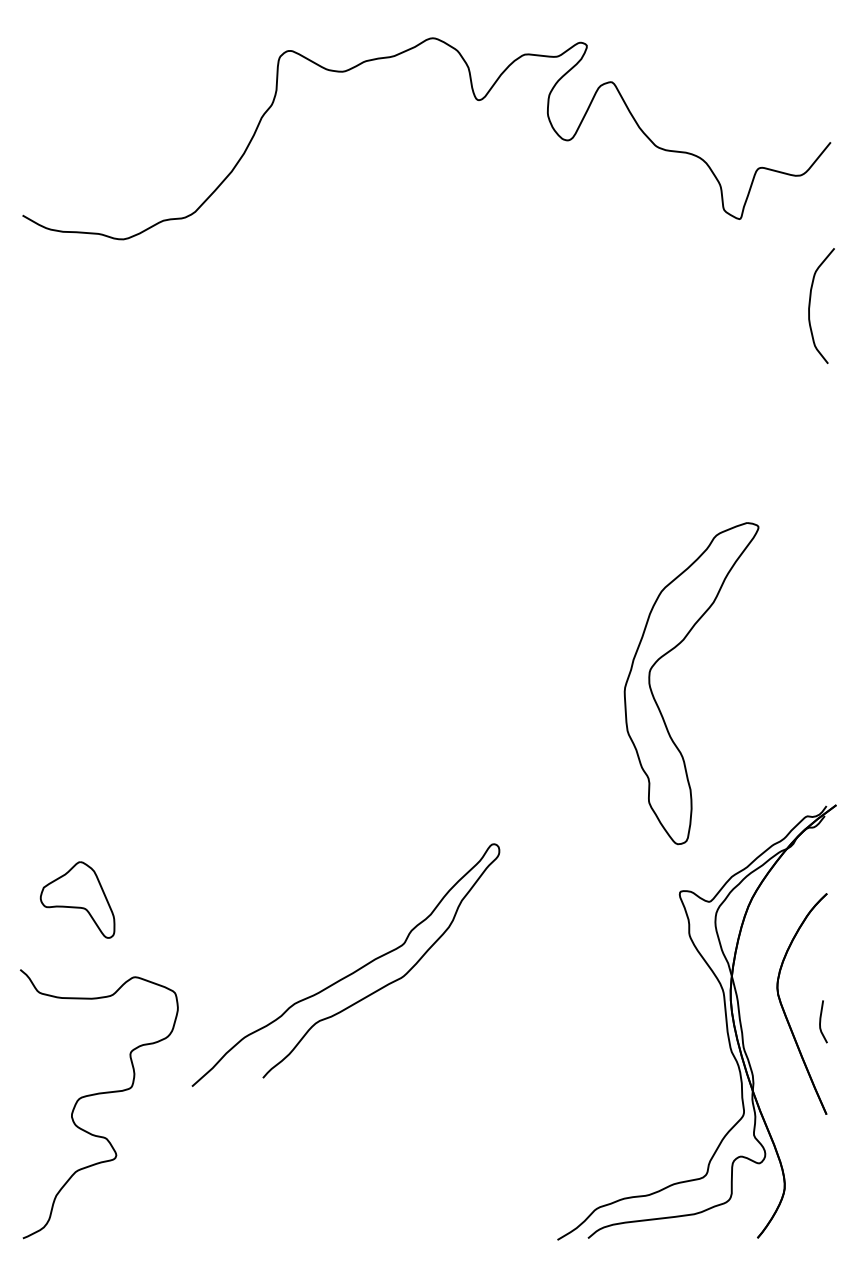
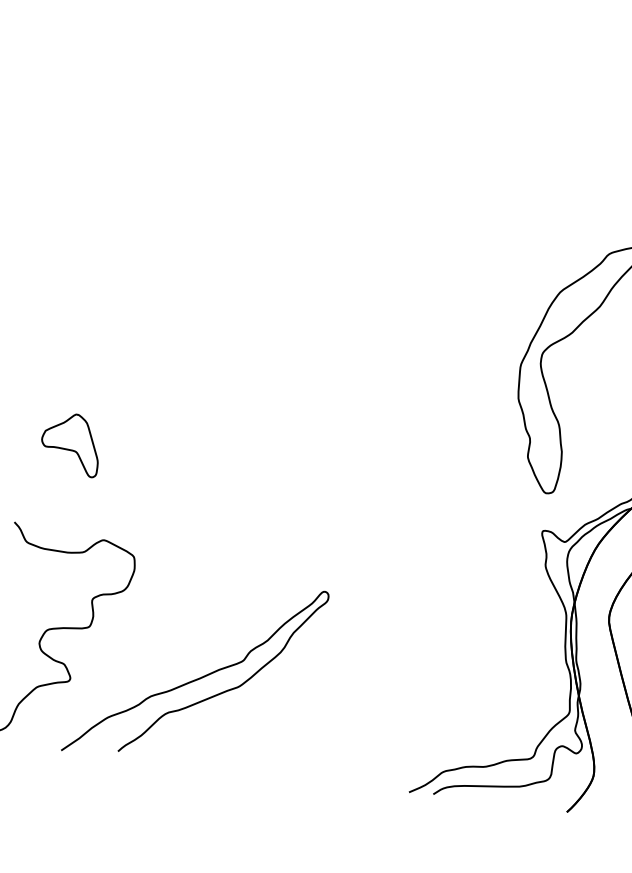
part: (77, 899) -> (70, 443), moved
curve: (350, 973) -> (198, 678), moved

